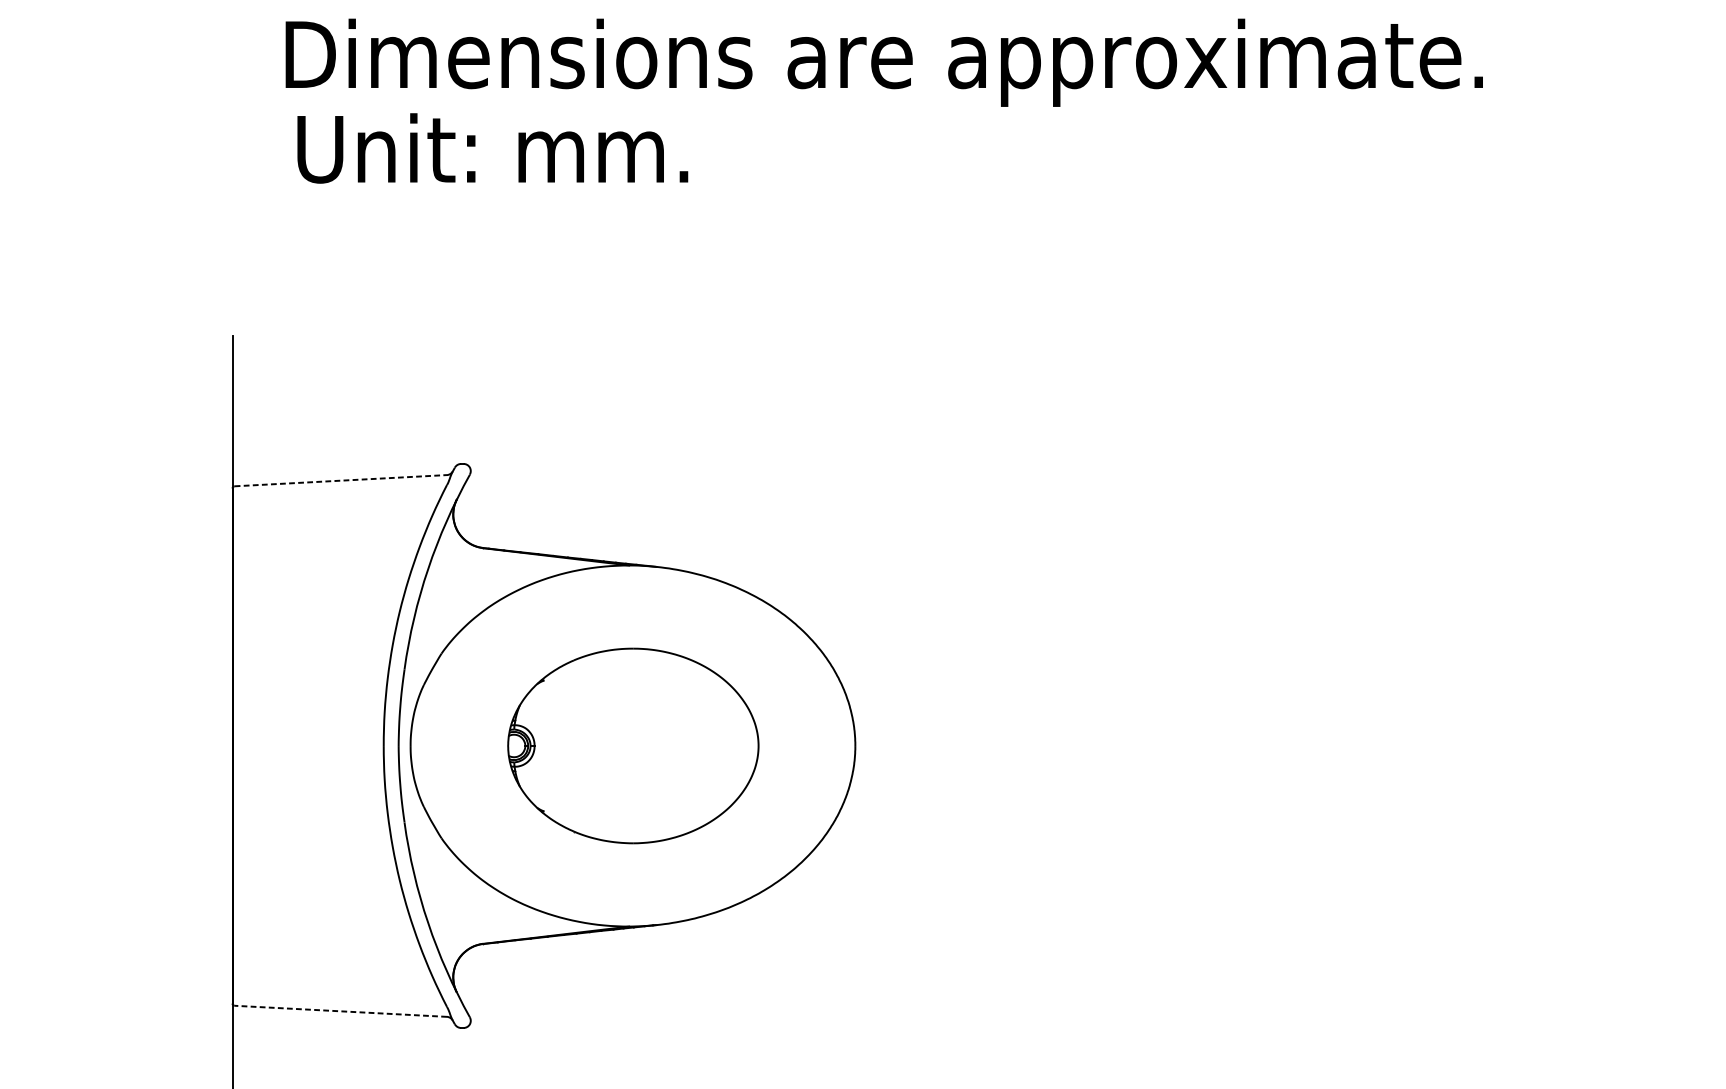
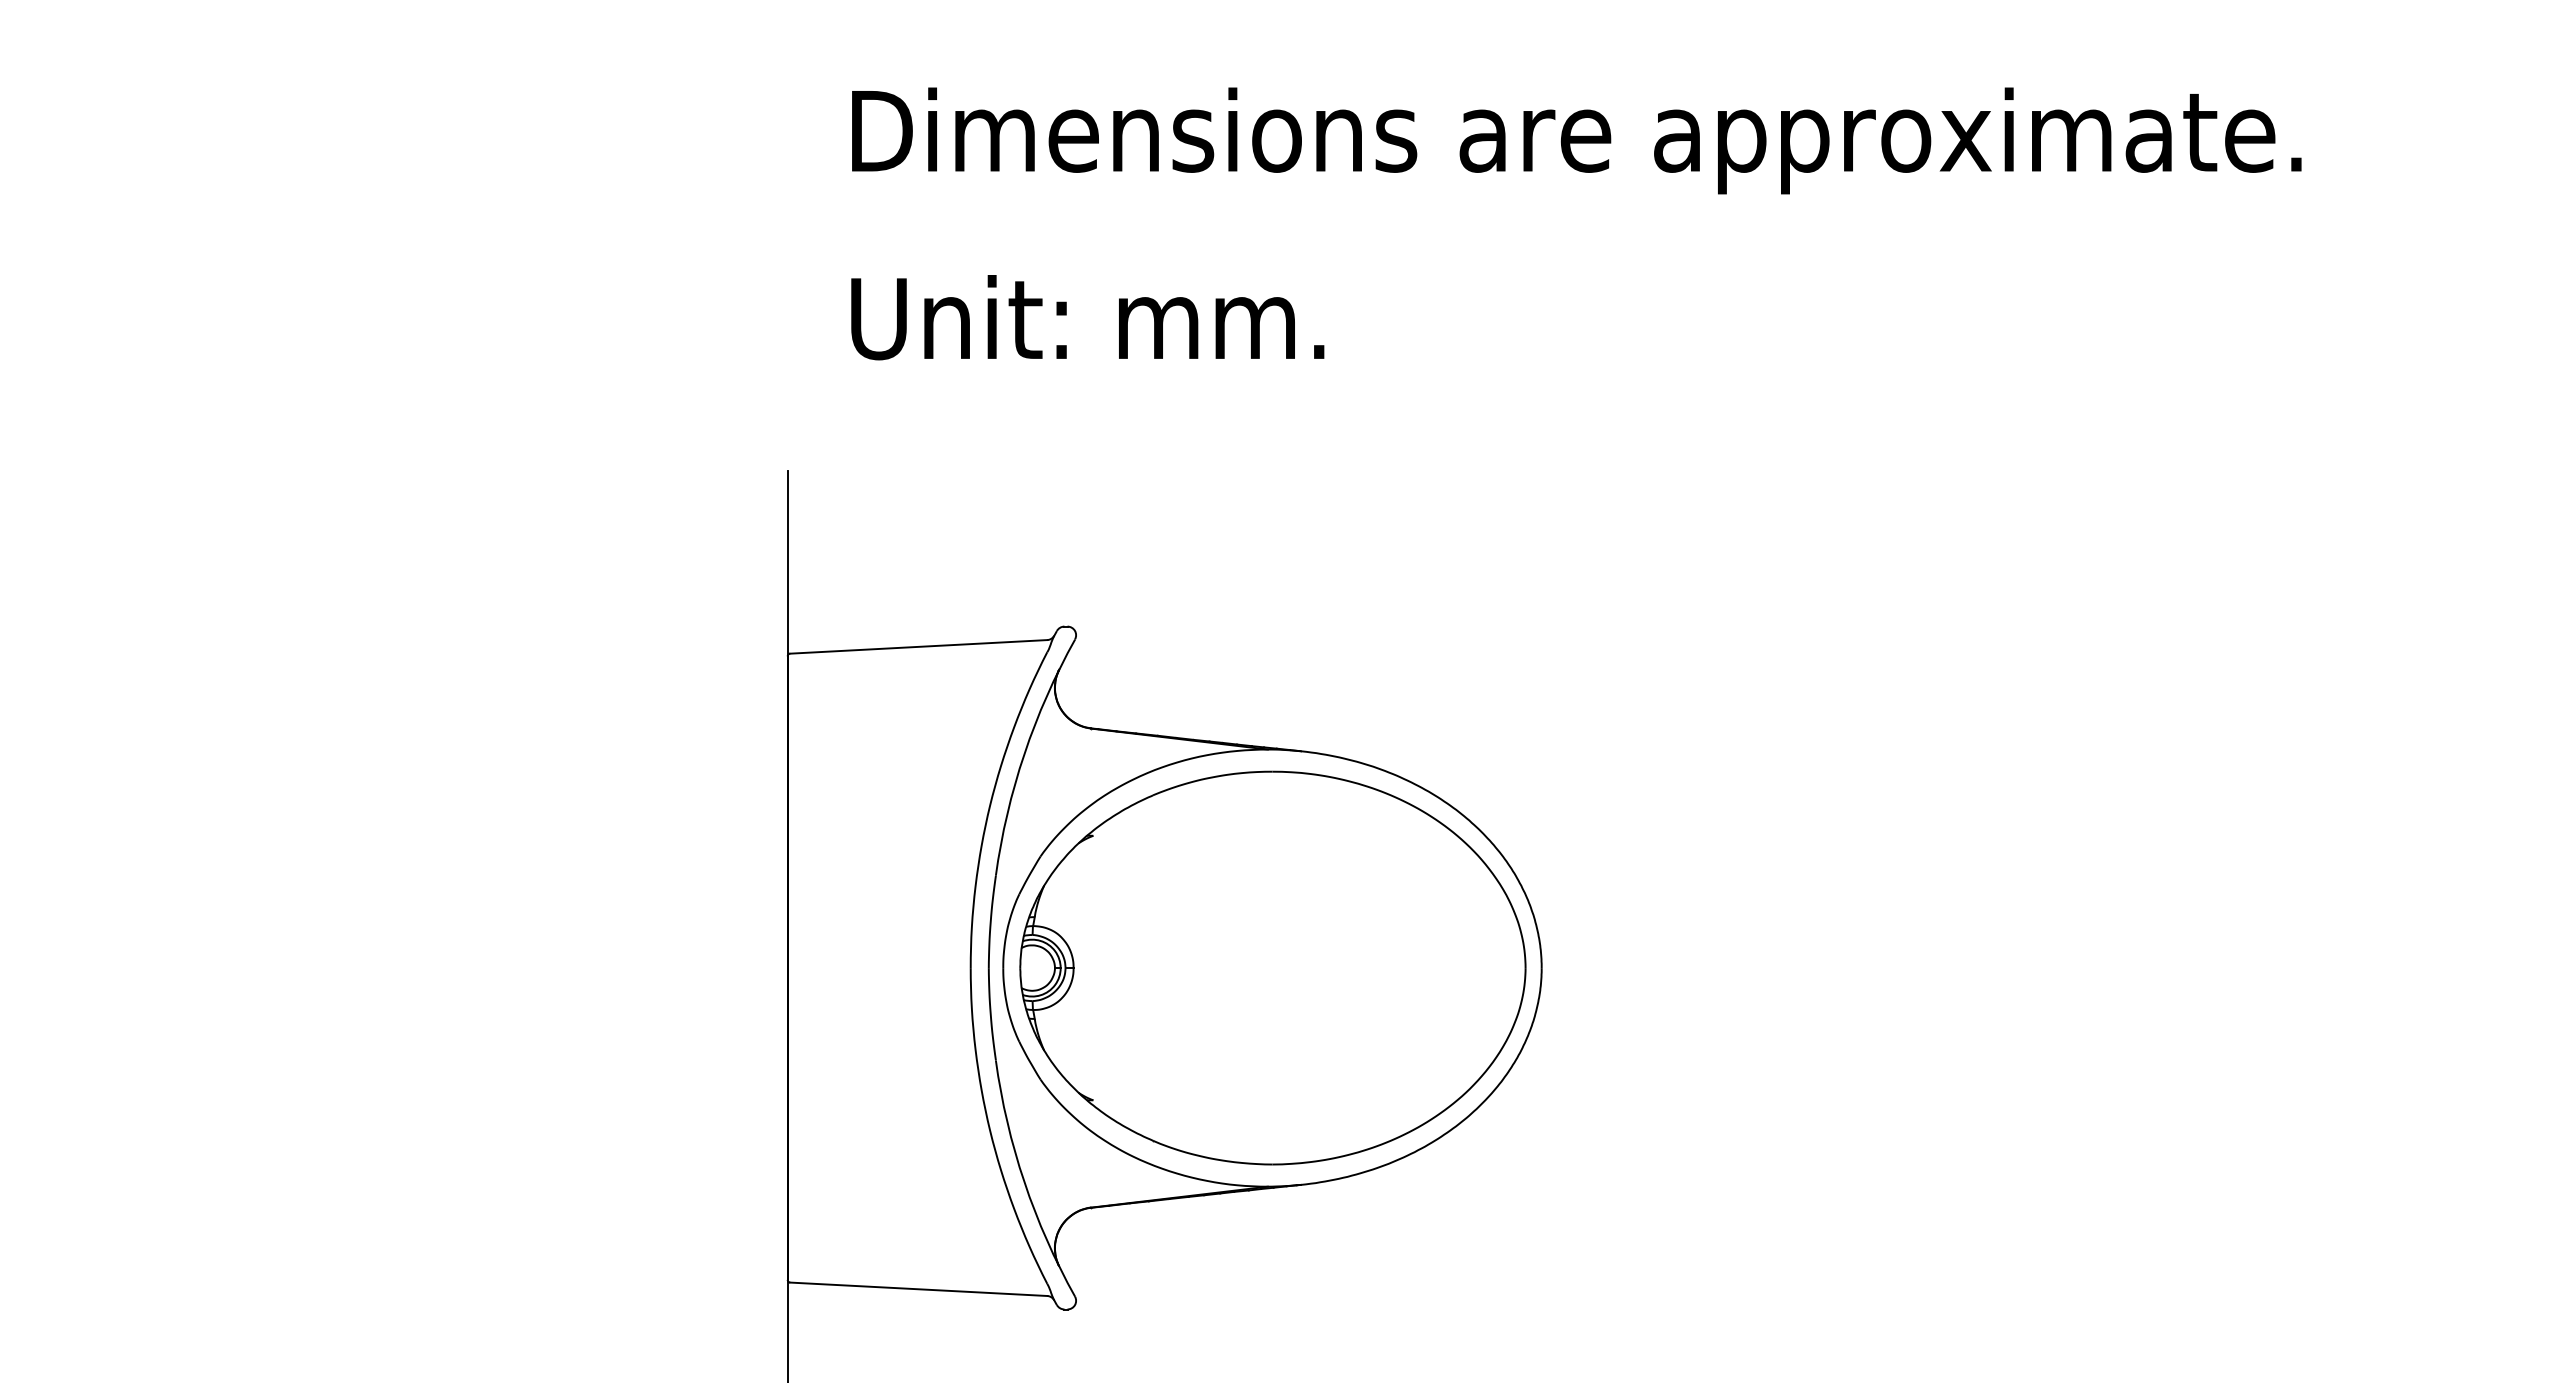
text: (492, 148) -> (1087, 317), moved
line: (340, 480) -> (918, 646), dashed -> solid
part: (633, 745) -> (1272, 967), size x1.67
line: (340, 1011) -> (918, 1289), dashed -> solid

